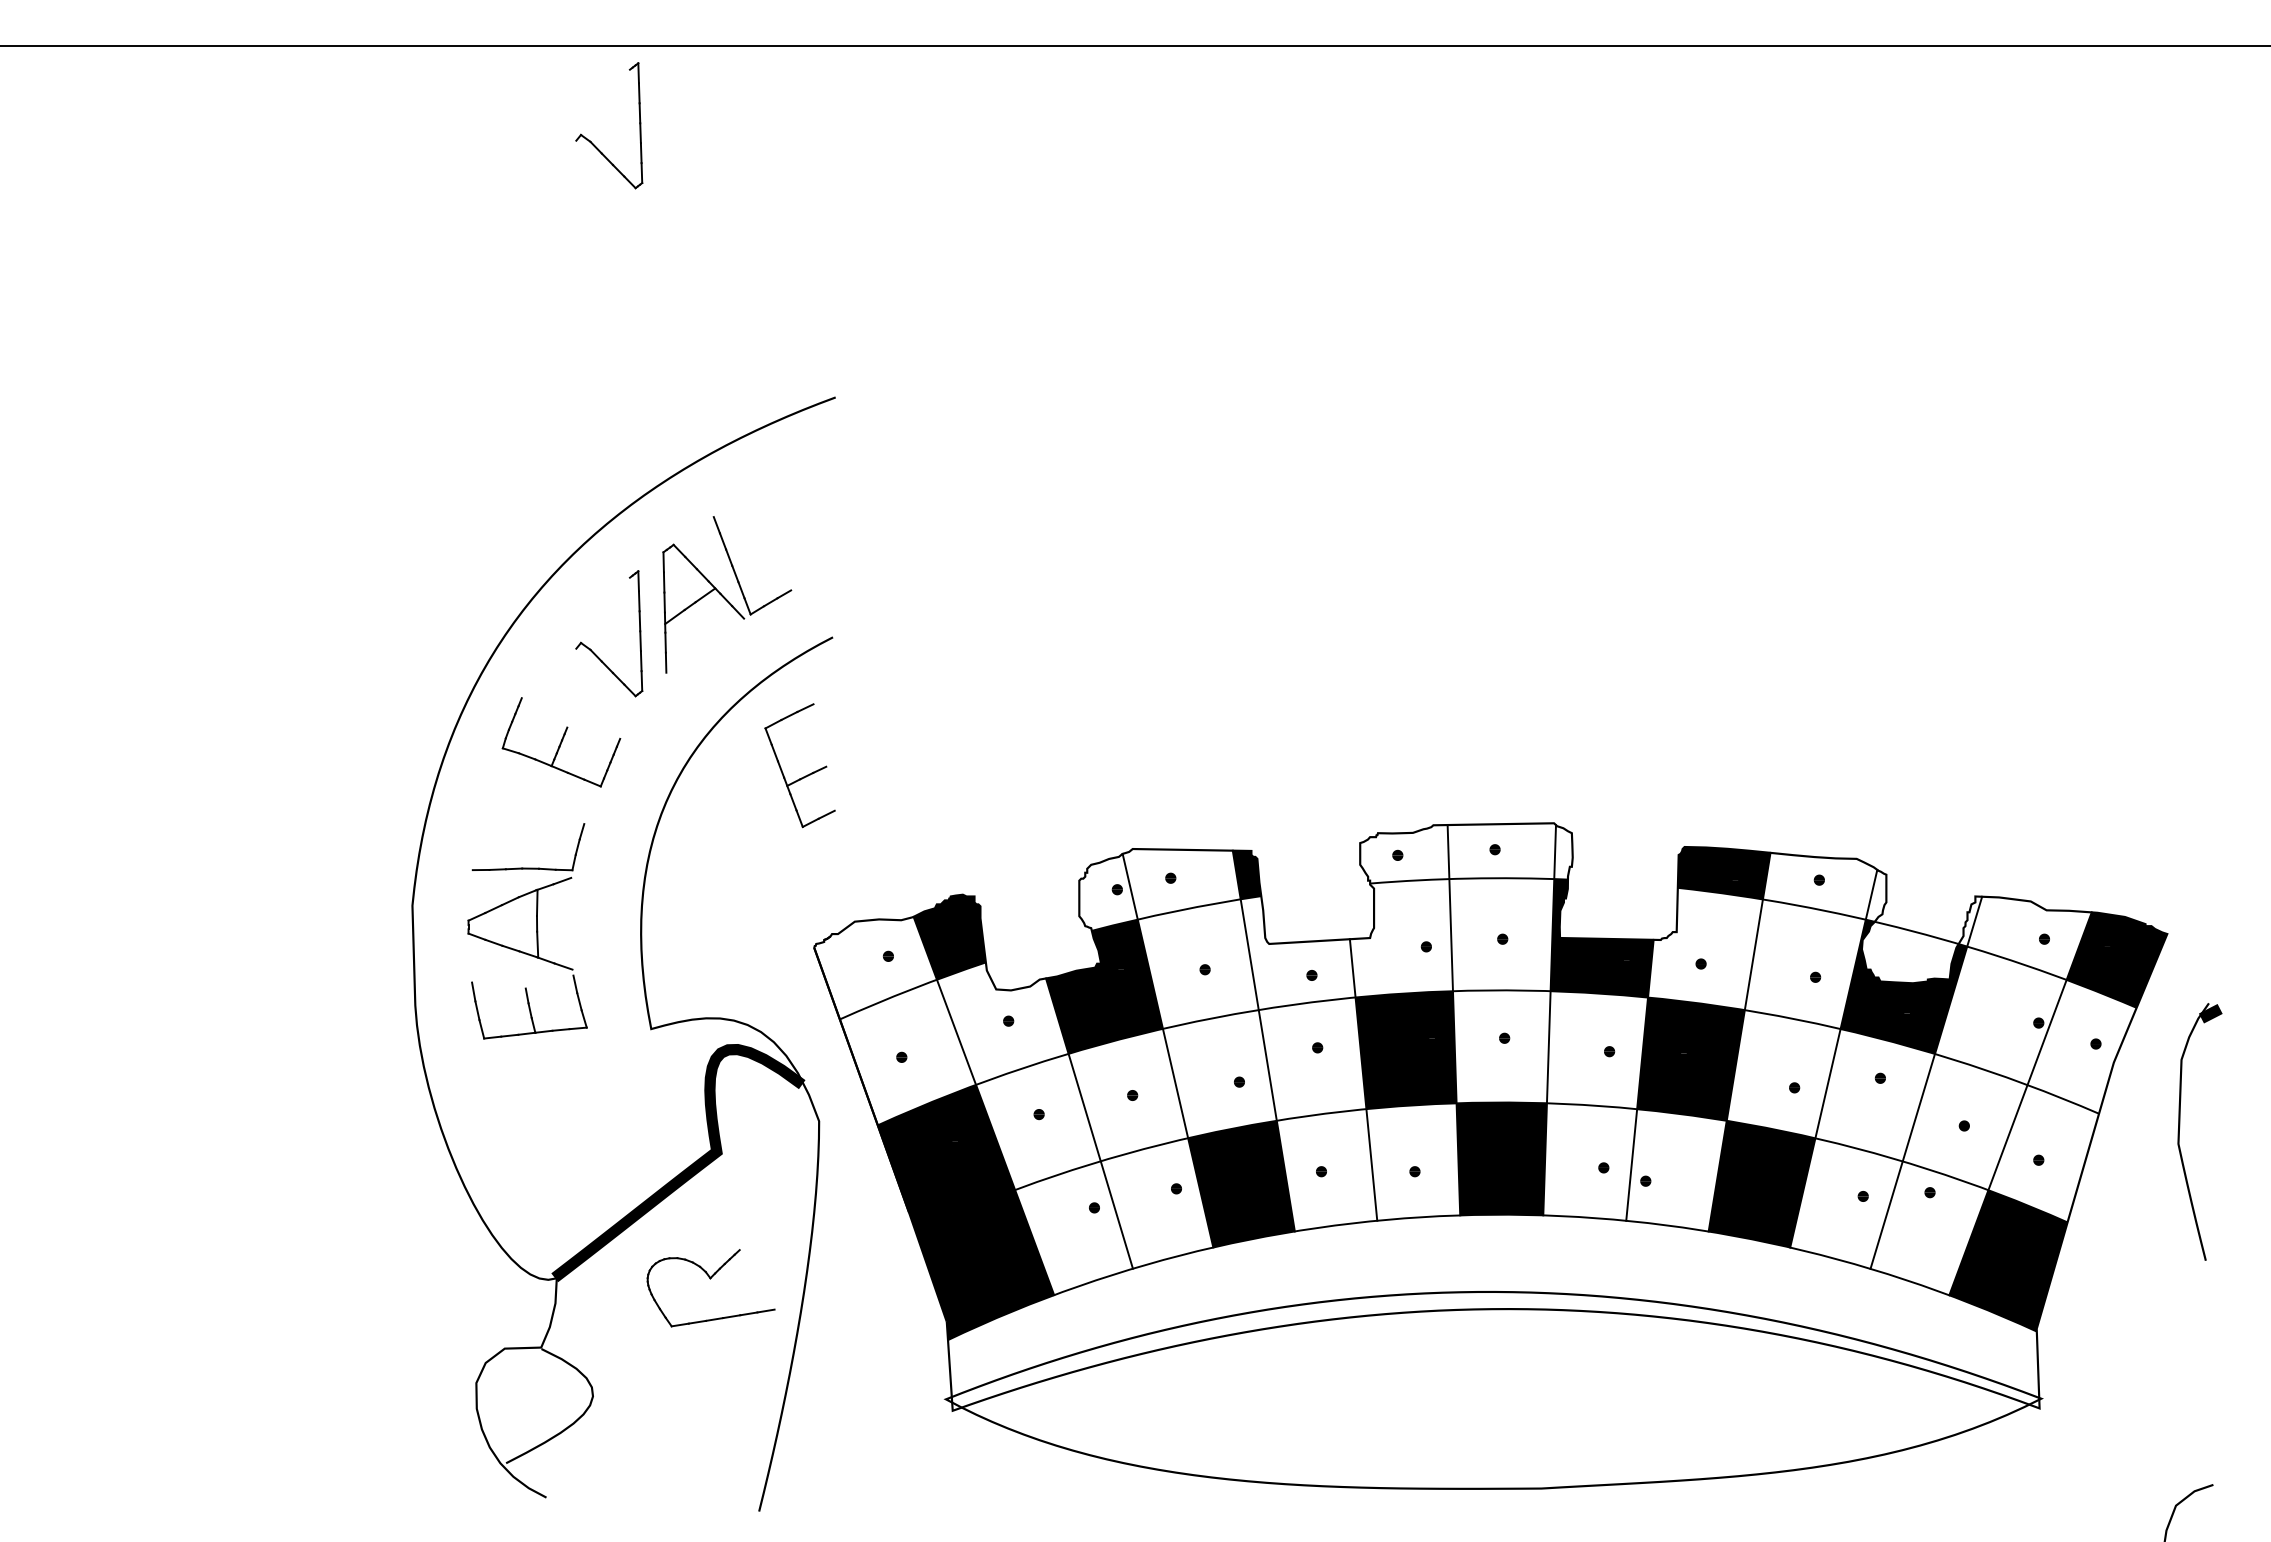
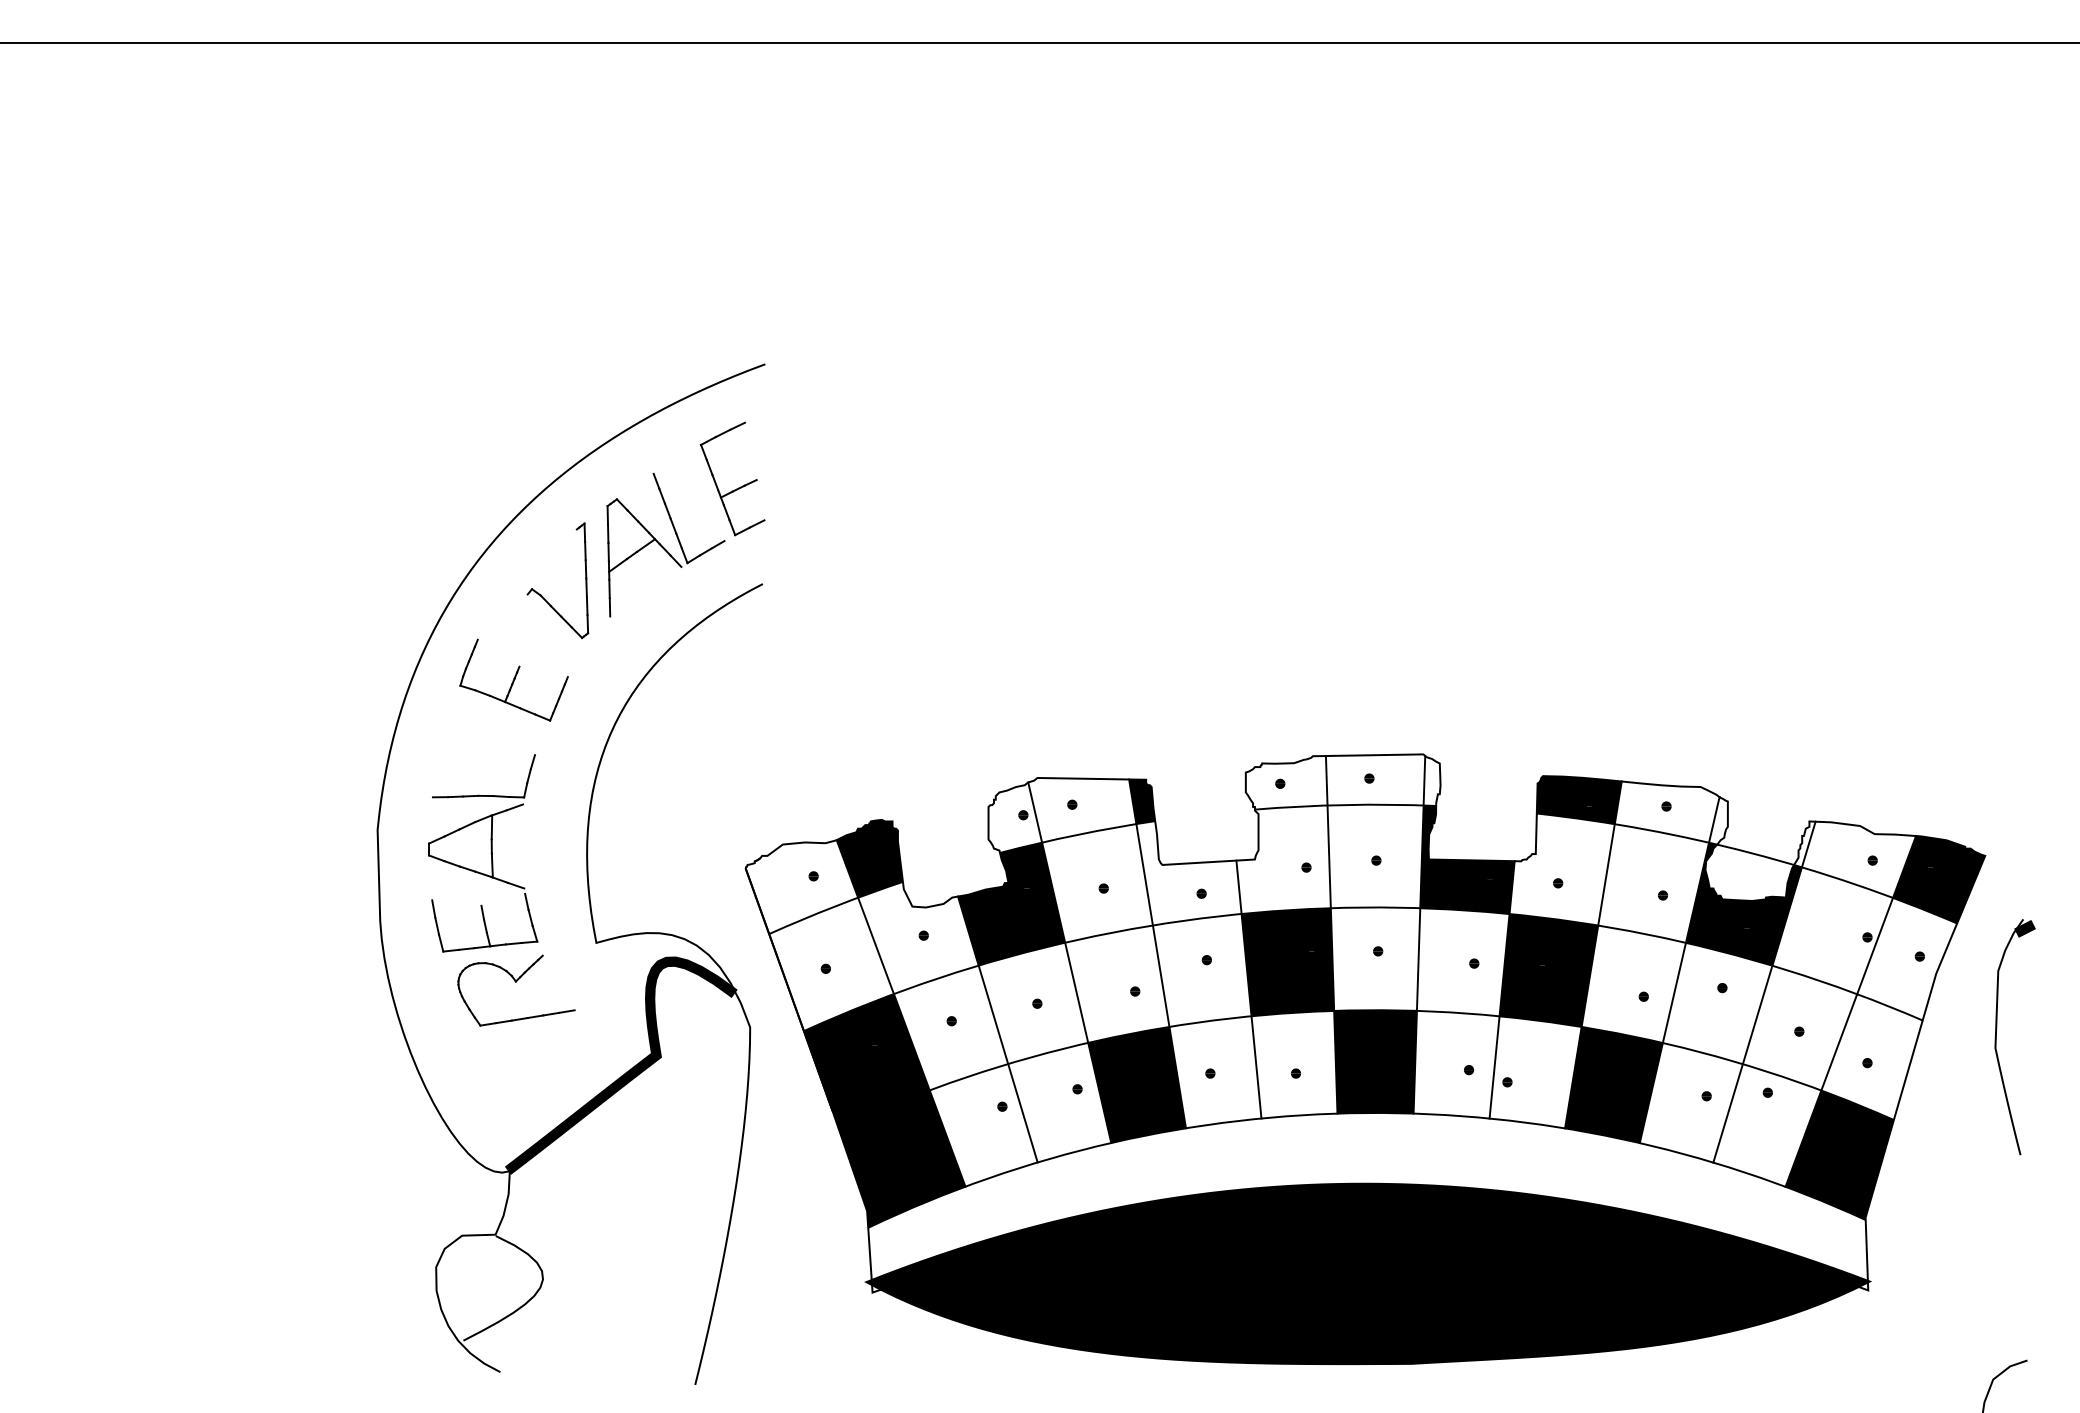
part: (592, 142) -> (542, 130), removed
part: (805, 775) -> (737, 488), moved
part: (710, 1279) -> (515, 982), moved
fill: (1493, 1389) -> (1367, 1273), added

